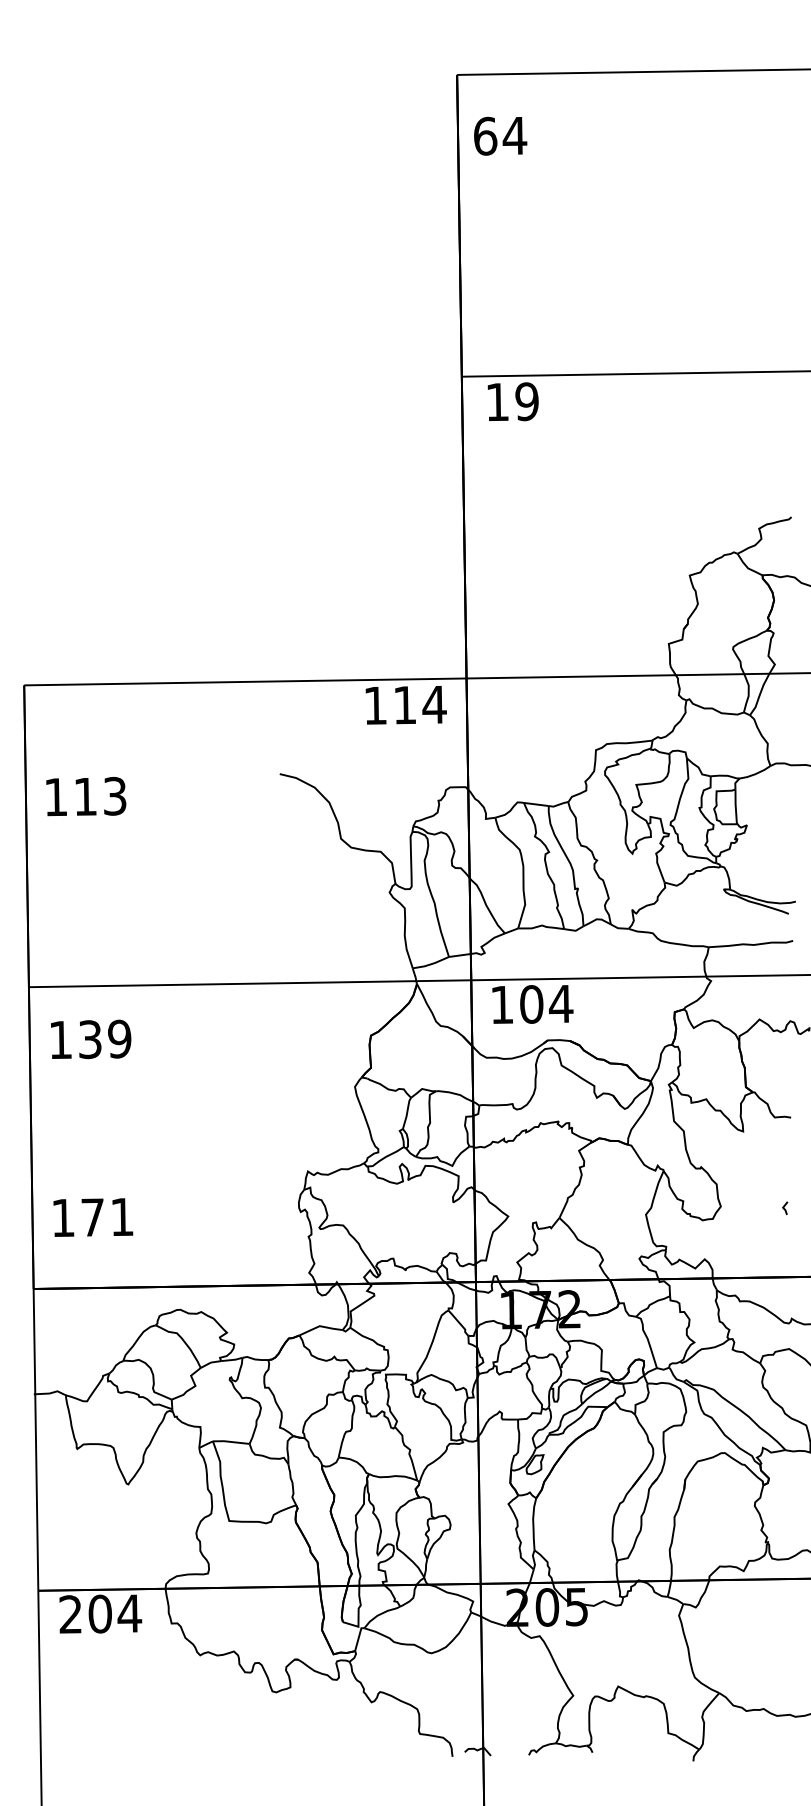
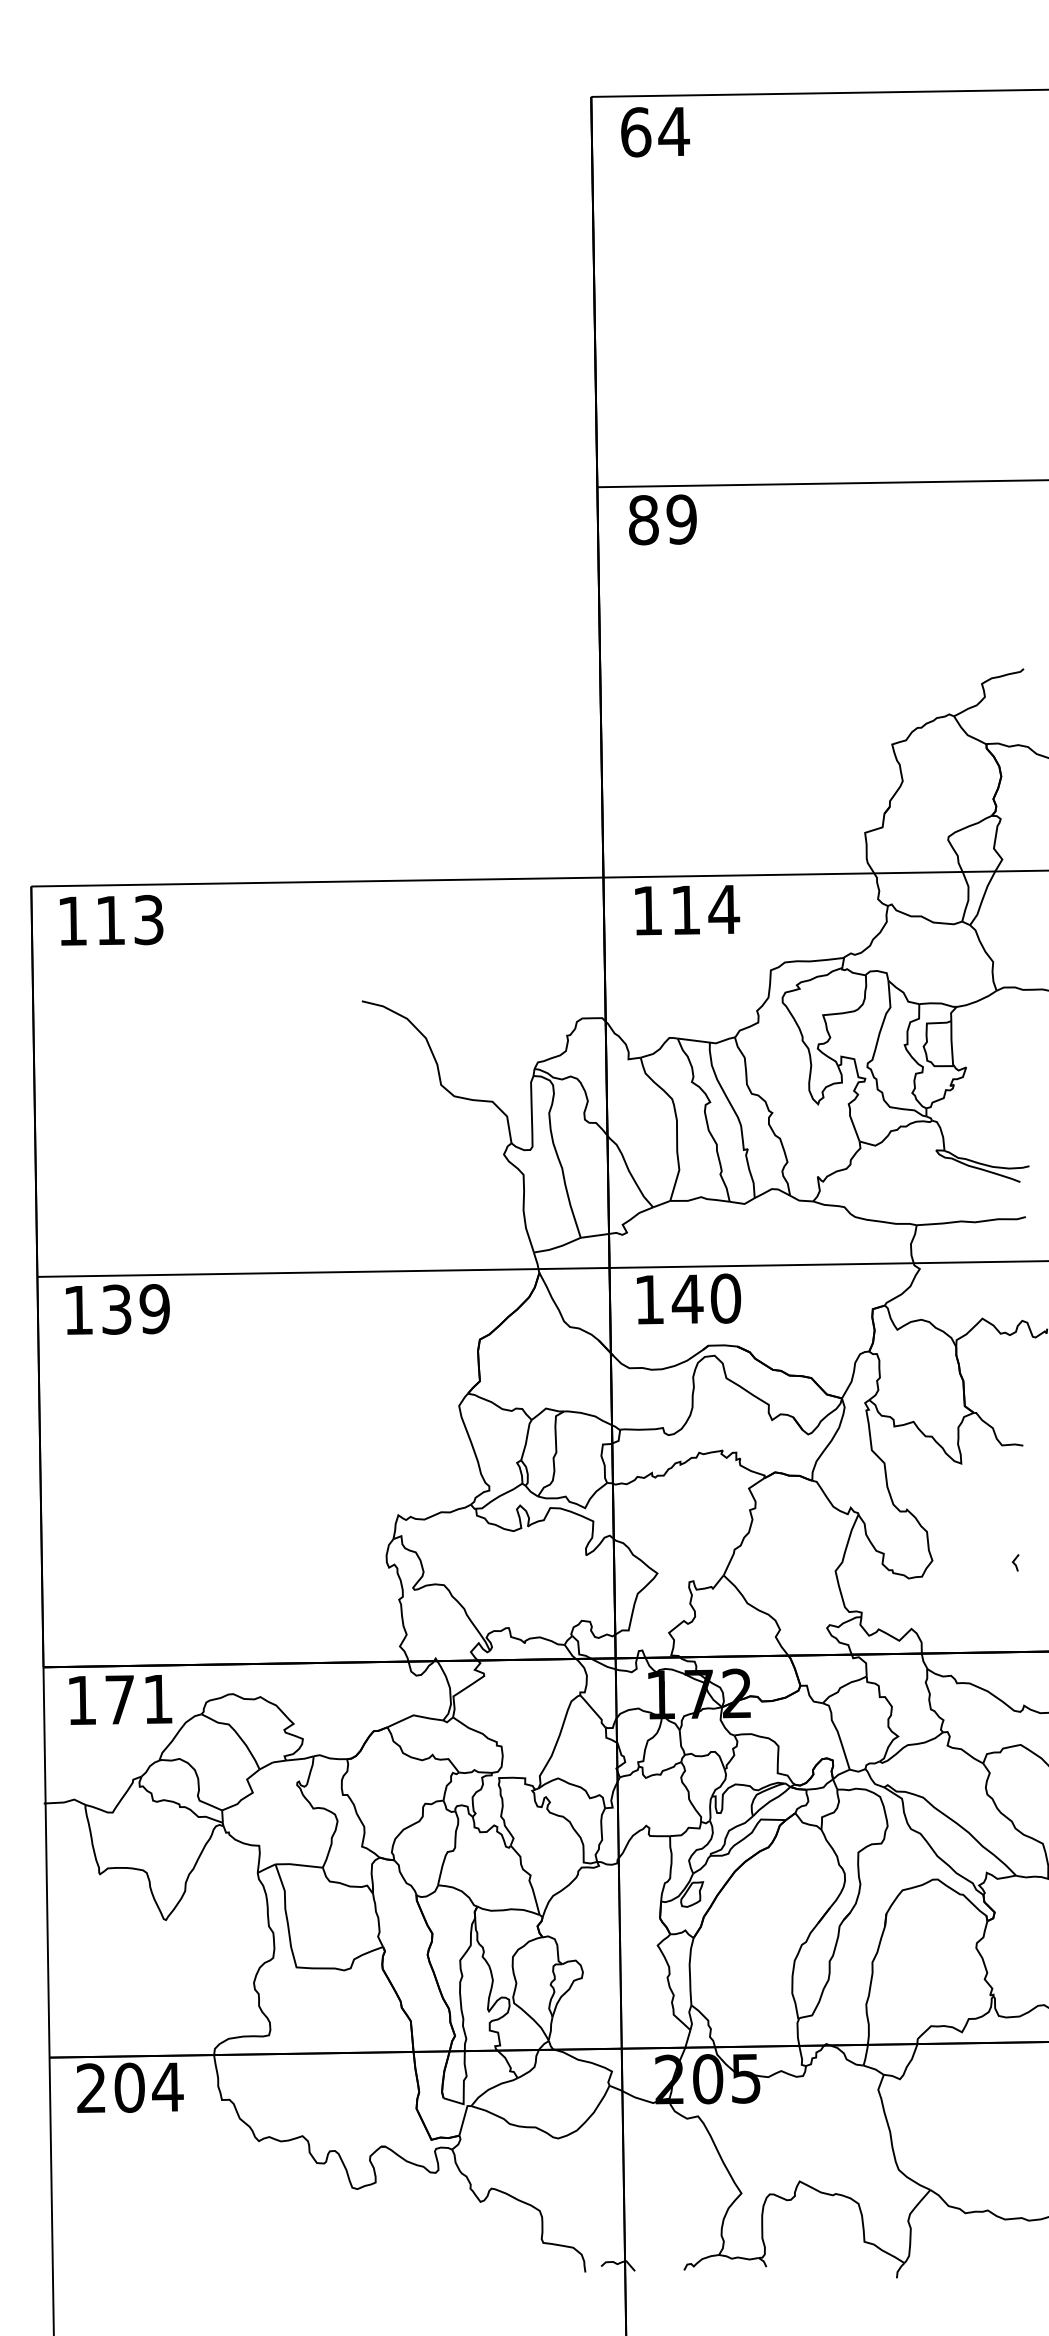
text: (500, 136) -> (655, 132), moved
text: (497, 402) -> (643, 520), 19 -> 89
text: (406, 705) -> (687, 910), moved
text: (86, 795) -> (111, 919), moved
text: (546, 1003) -> (706, 1298), 104 -> 140
text: (90, 1039) -> (117, 1309), moved
text: (93, 1217) -> (120, 1699), moved

